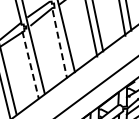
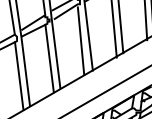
line: (60, 44) -> (81, 41), dashed -> solid
line: (30, 65) -> (49, 58), dashed -> solid

